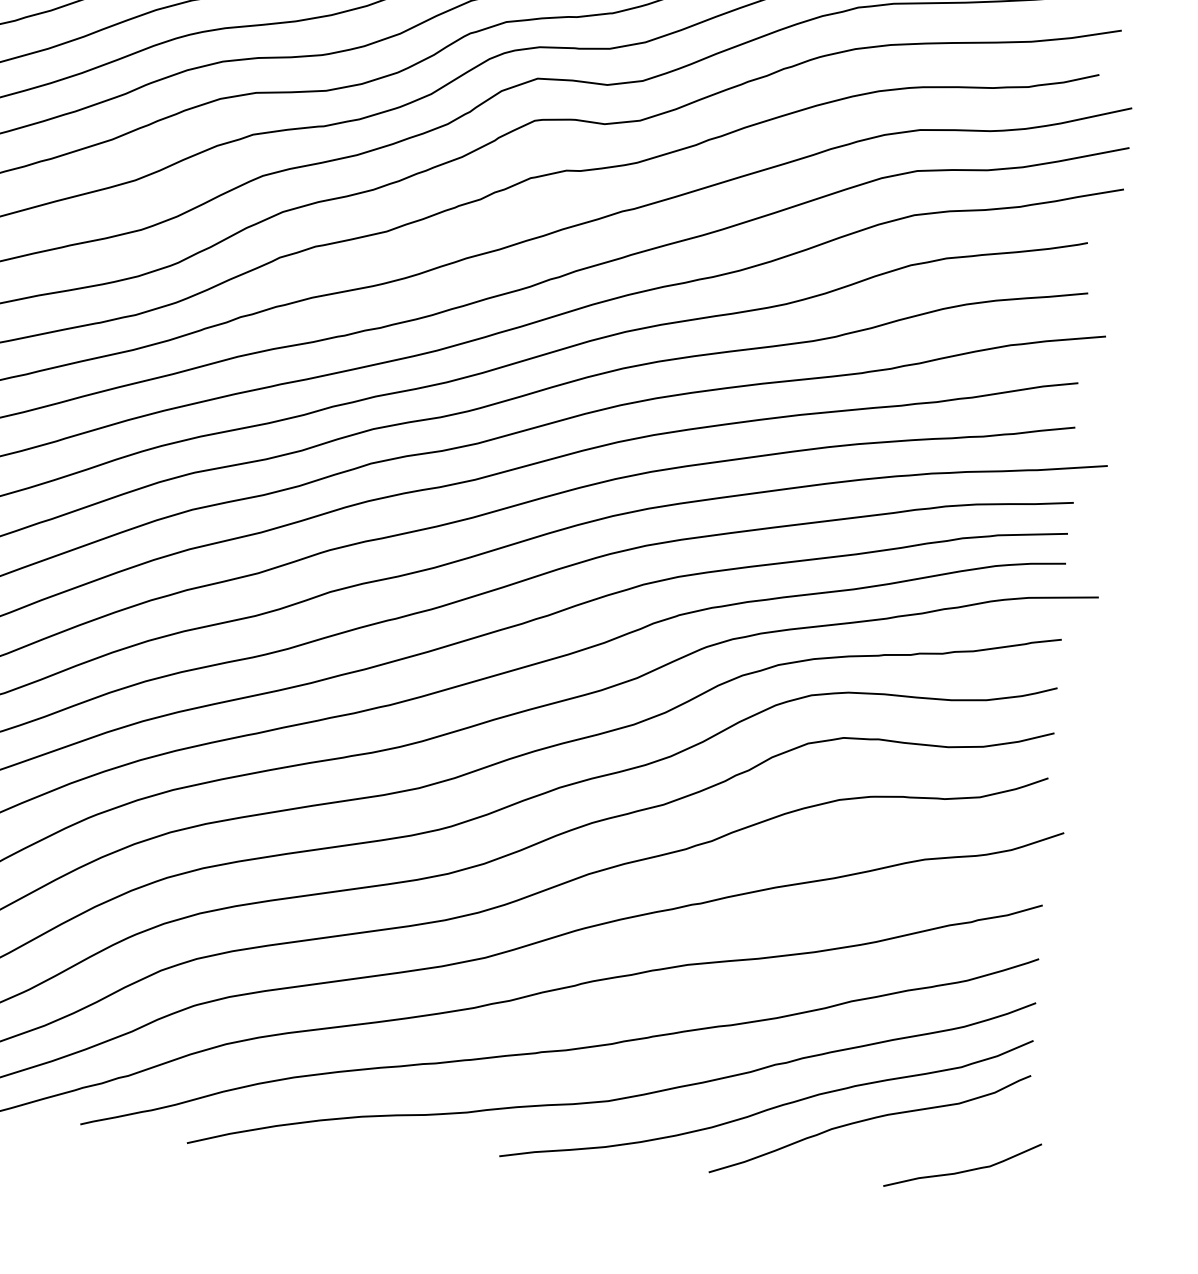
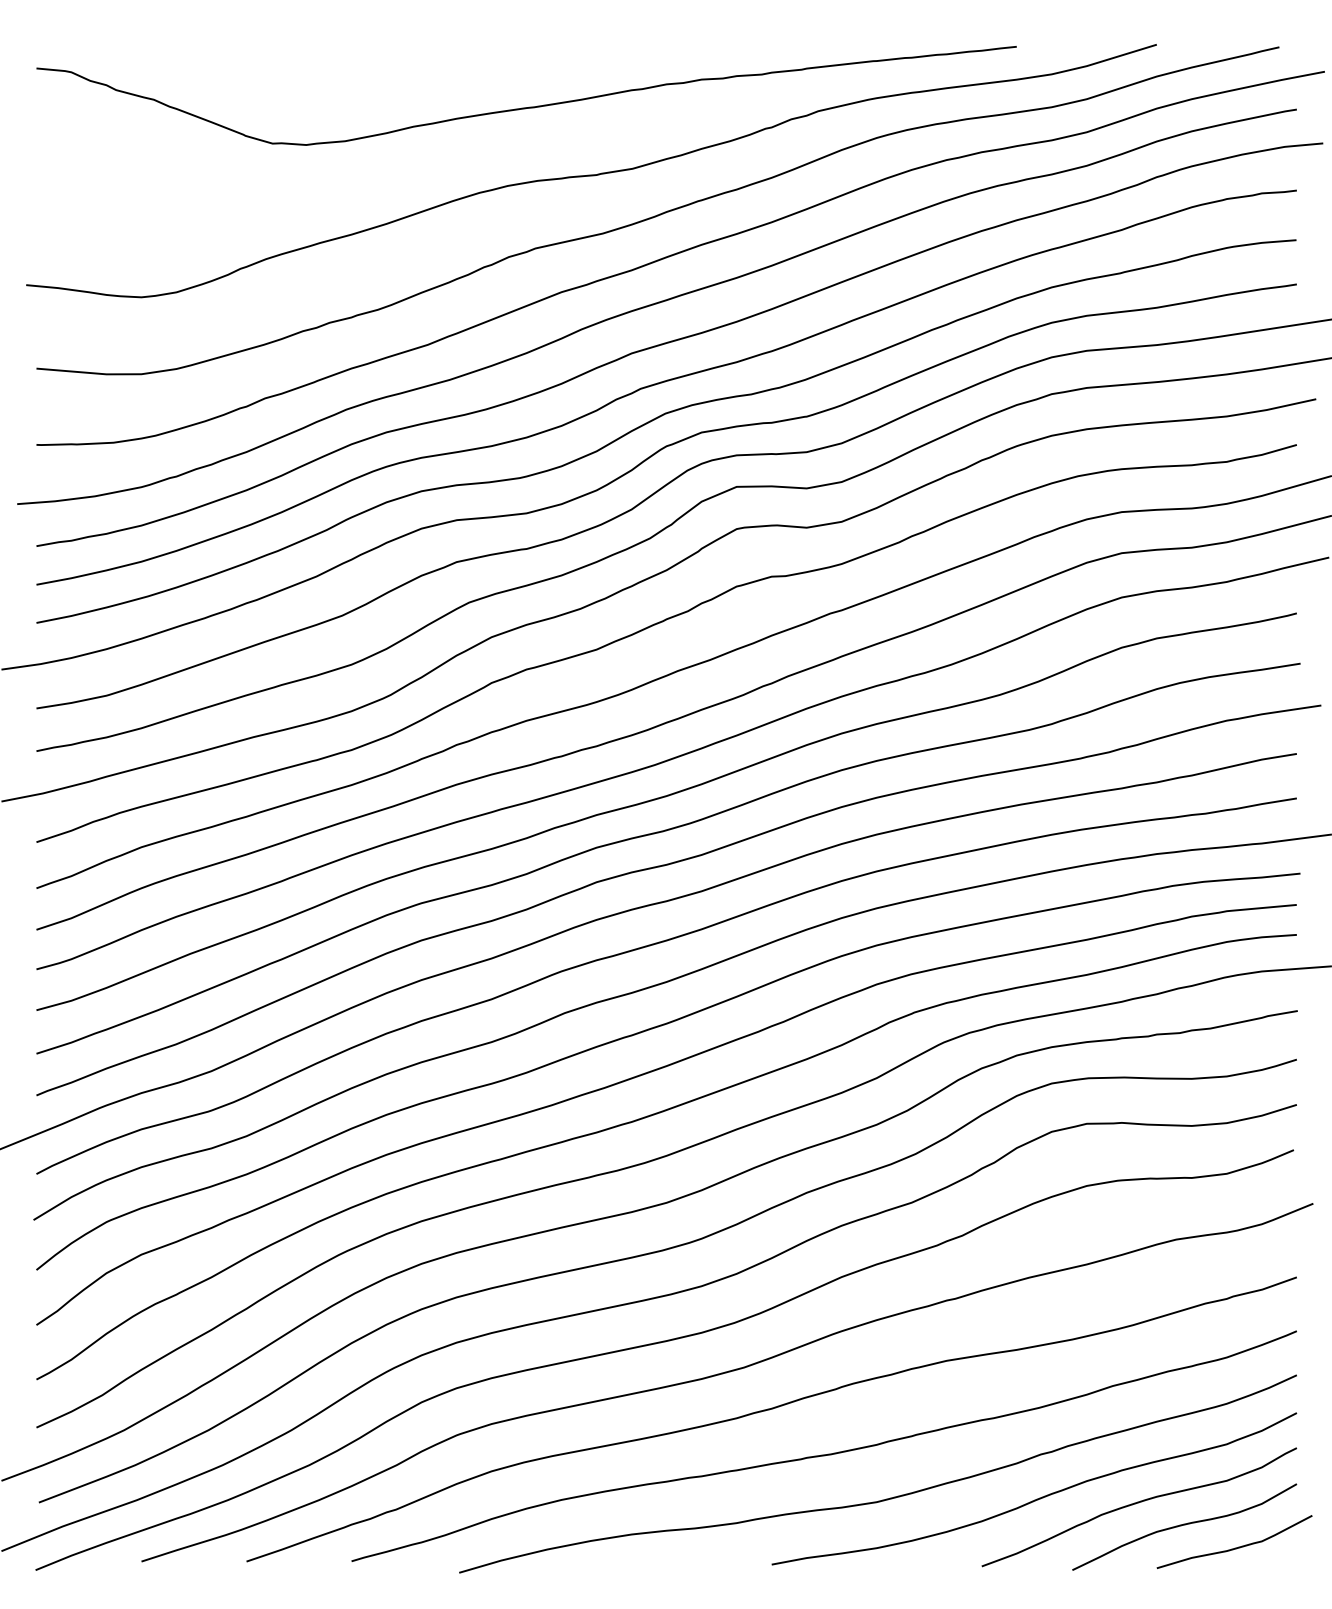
curve: (913, 1145) -> (1184, 1525), added

